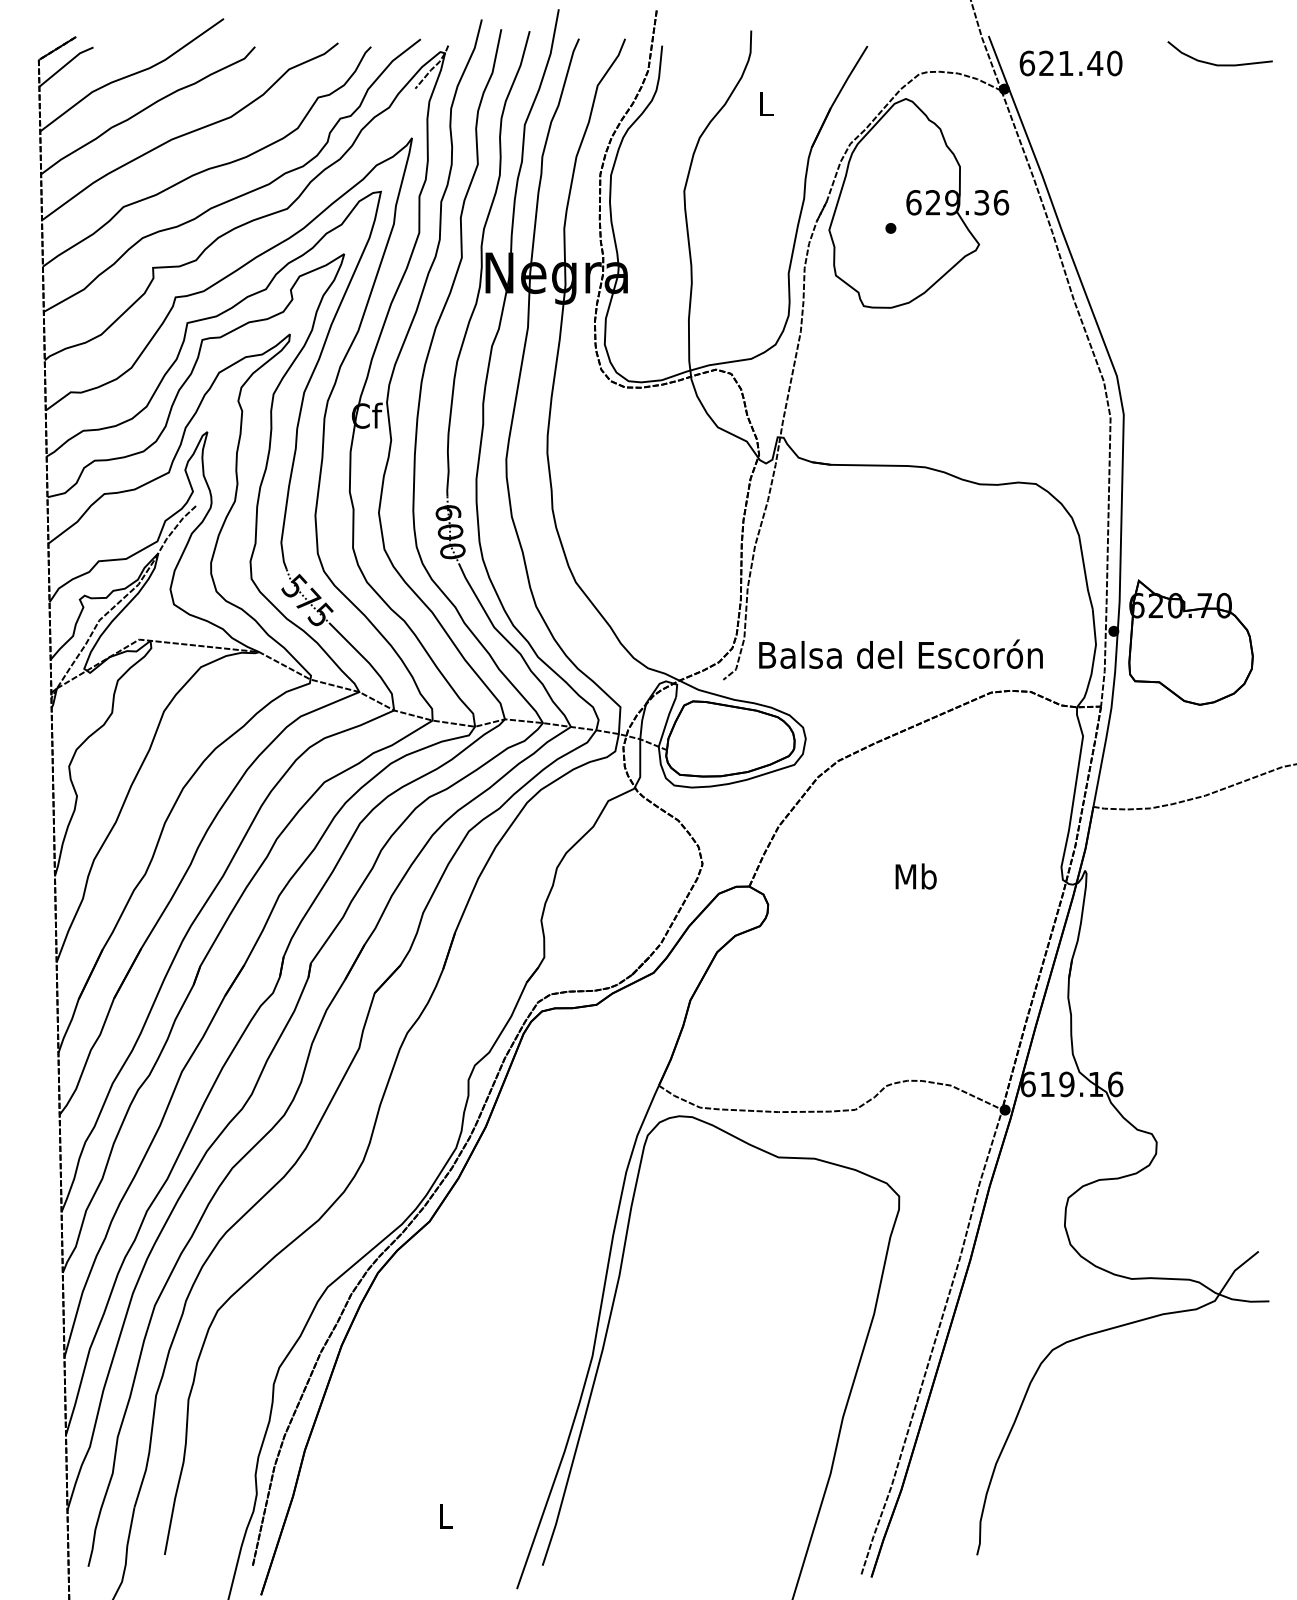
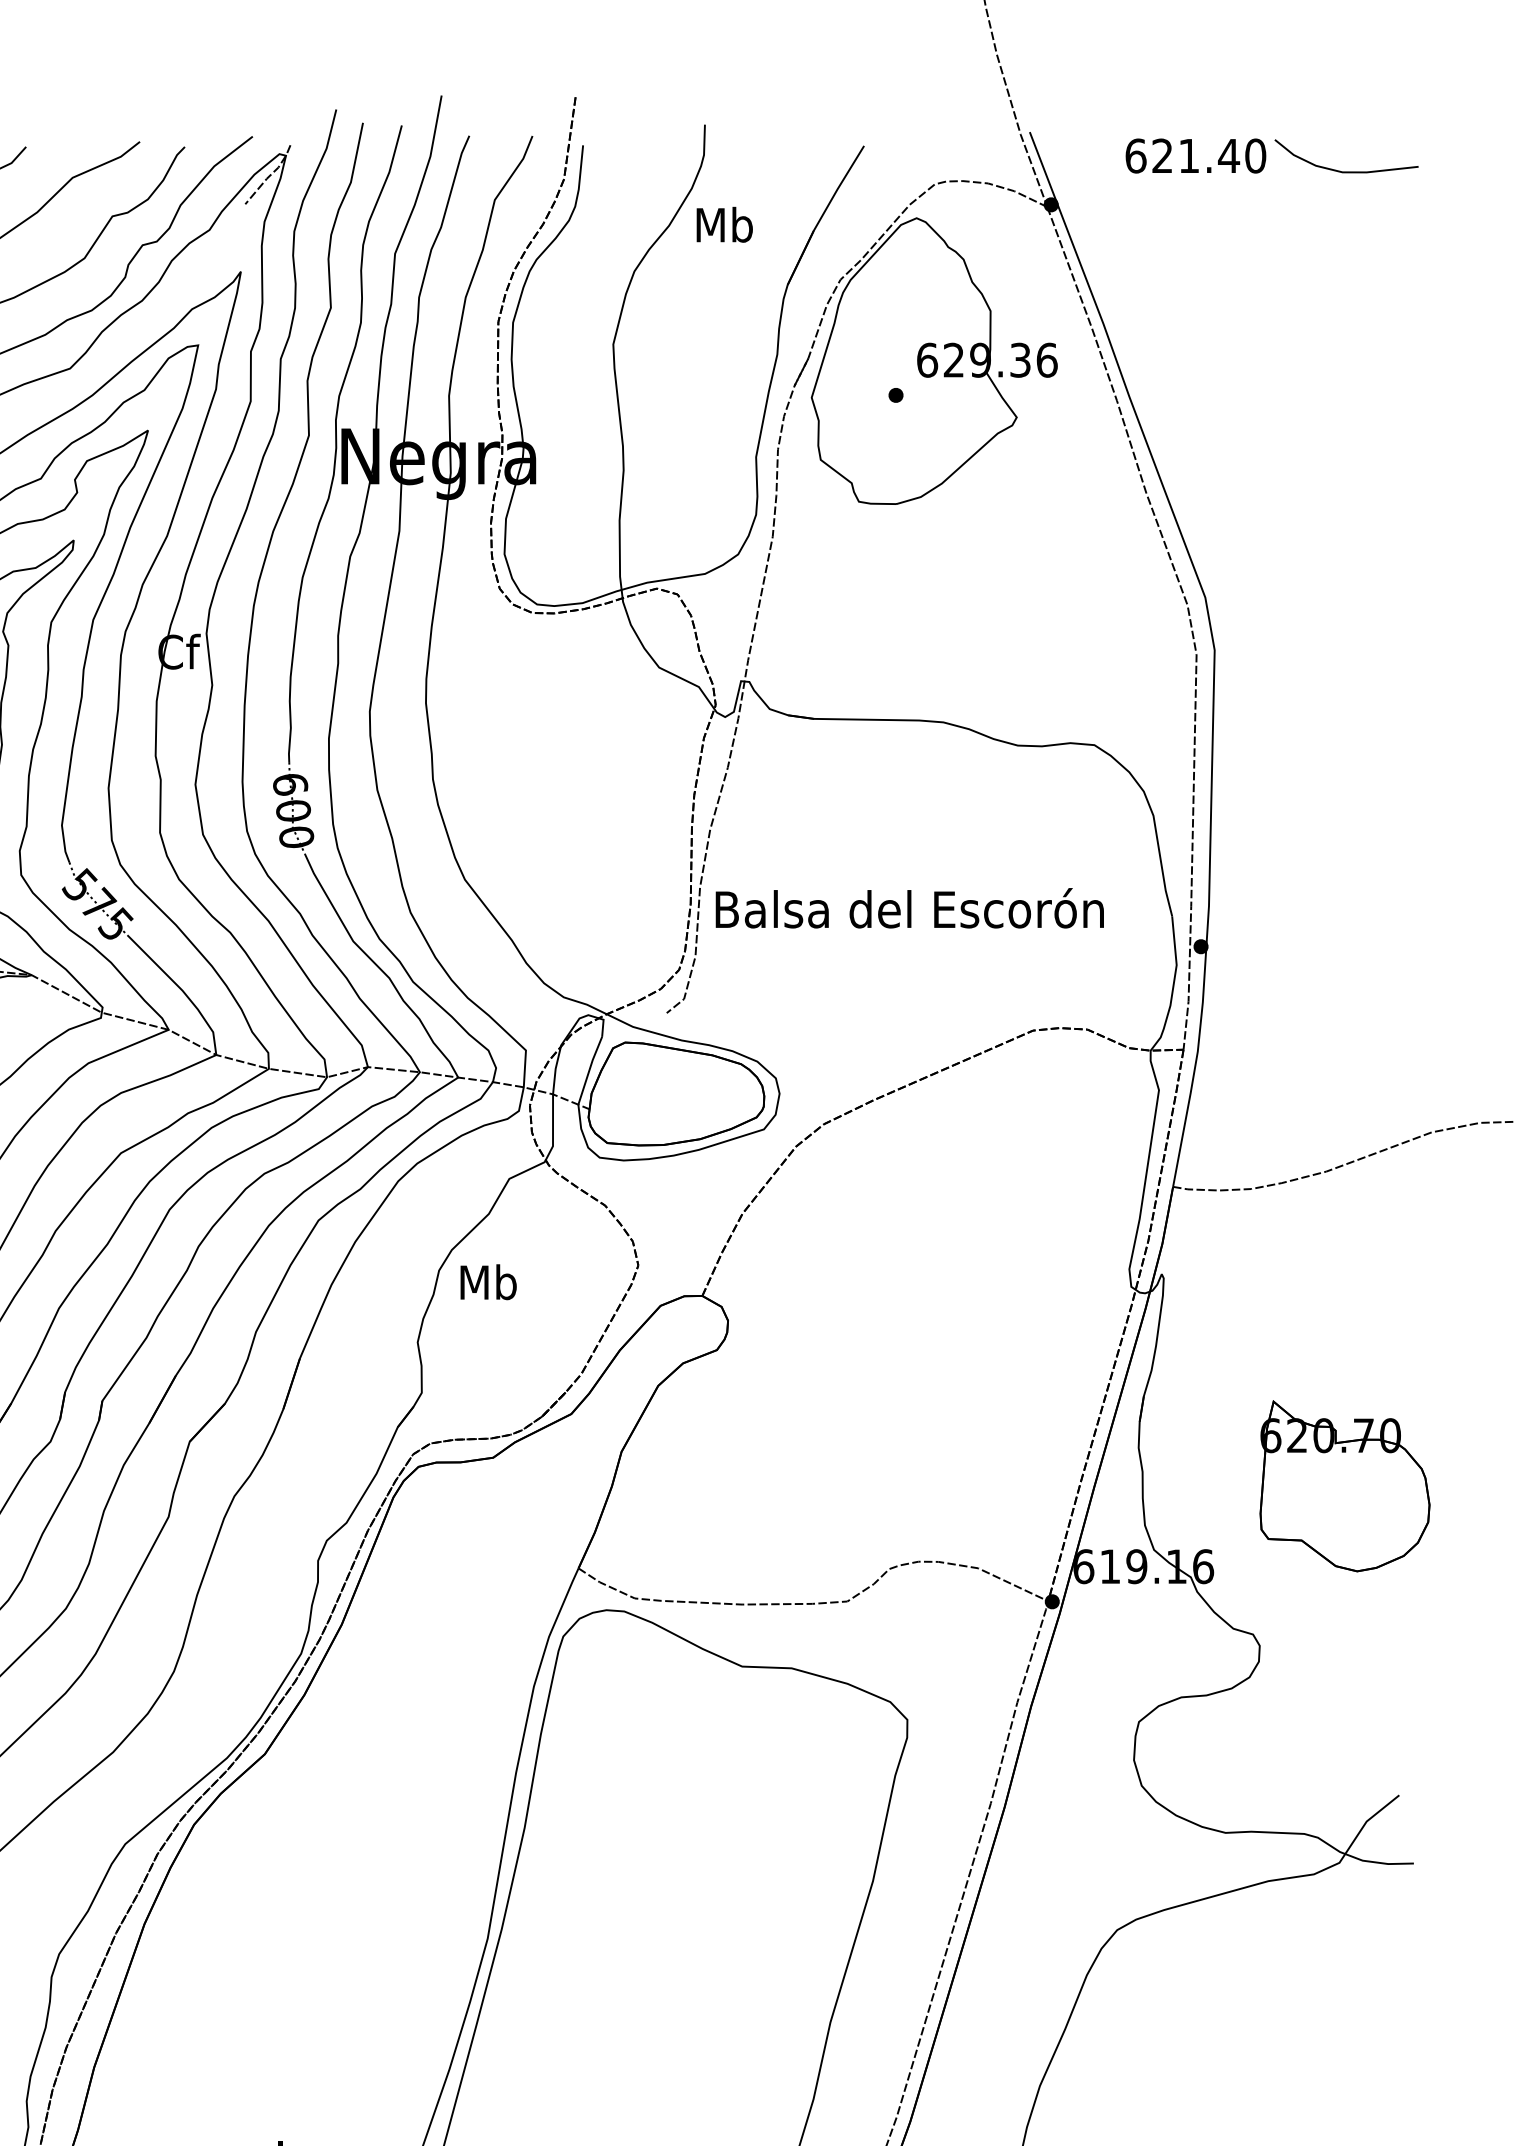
text: (1070, 63) -> (1195, 156), moved
text: (765, 103) -> (724, 224), L -> Mb
part: (1190, 642) -> (1344, 1486), moved
text: (900, 653) -> (909, 907), moved
text: (915, 876) -> (487, 1282), moved

